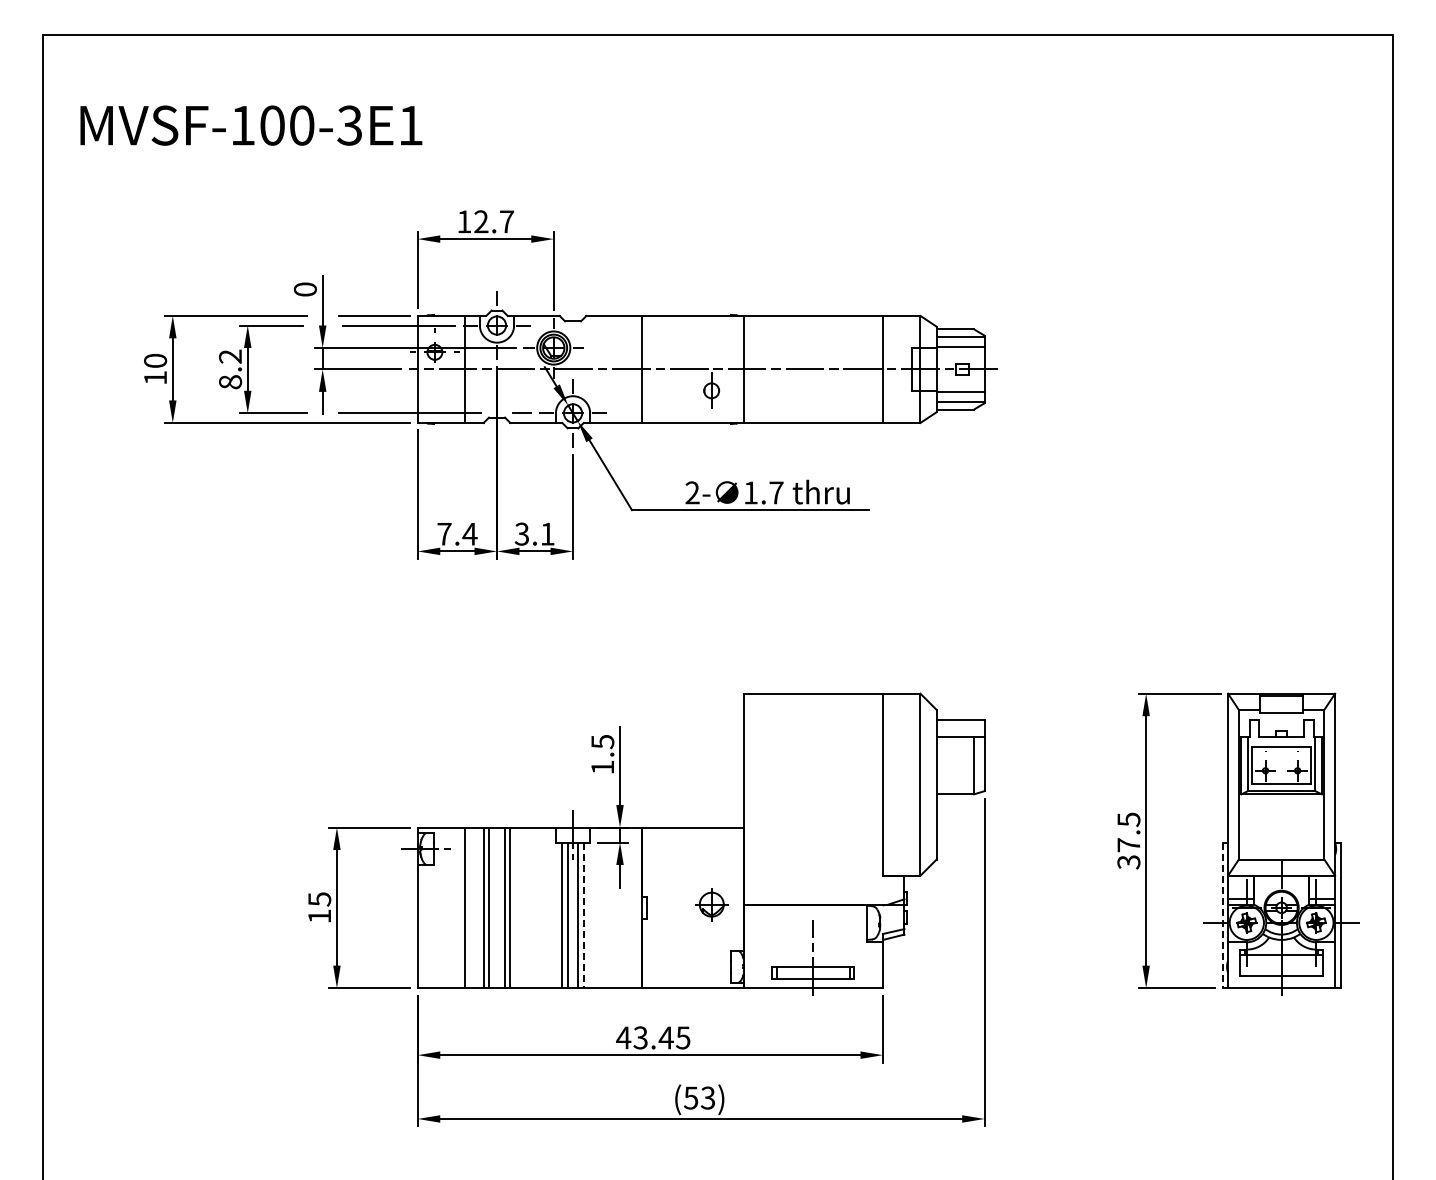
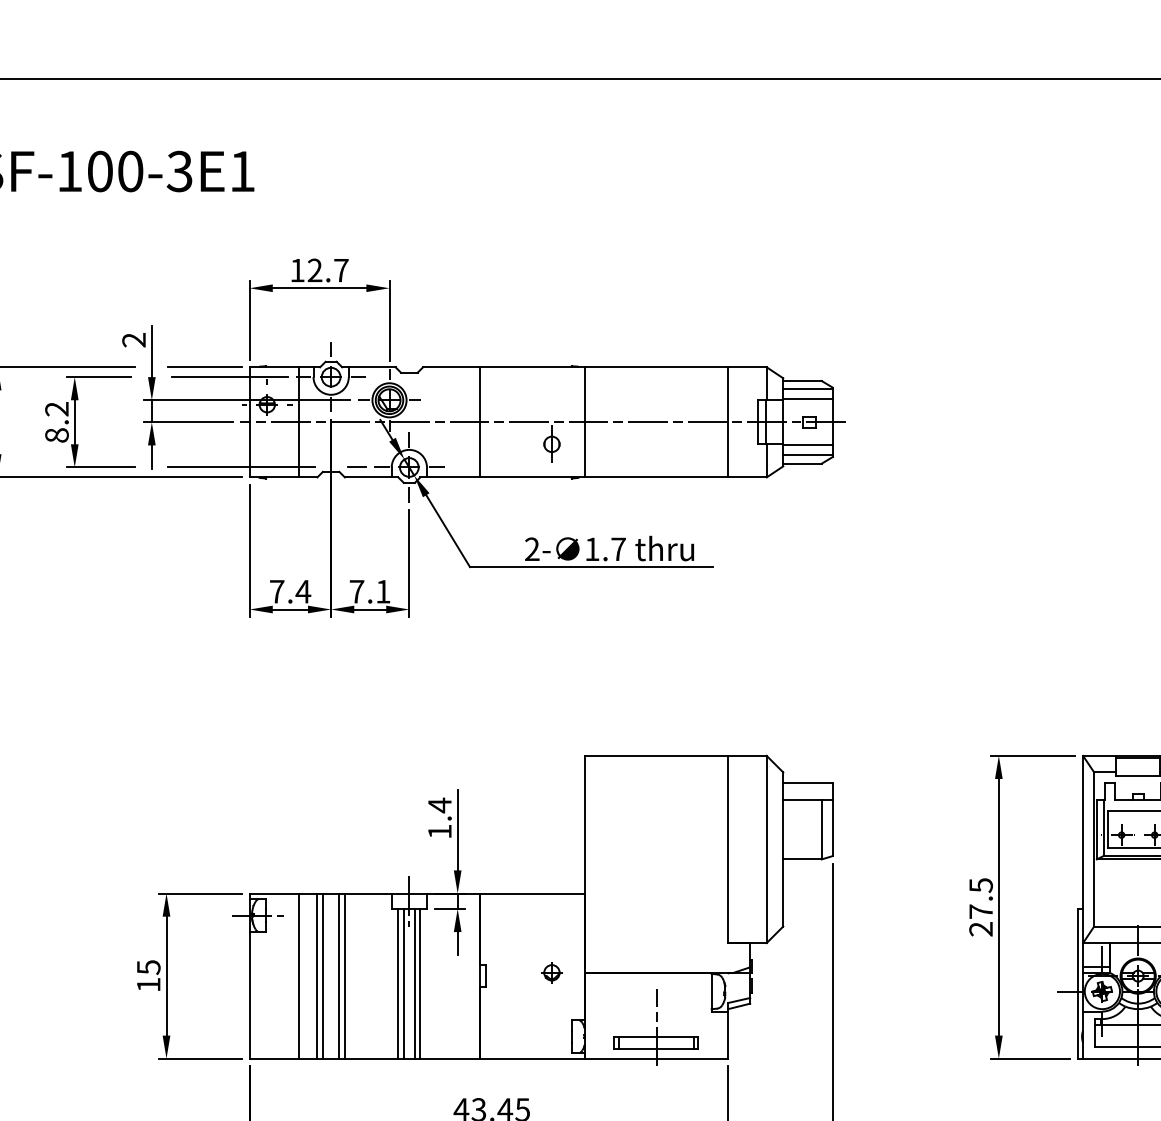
text: (305, 289) -> (134, 340), 0 -> 2
text: (521, 533) -> (356, 591), 3.1 -> 7.1
text: (602, 741) -> (439, 805), 1.5 -> 1.4
text: (1128, 862) -> (980, 929), 37.5 -> 27.5
part: (711, 904) -> (551, 972), size x0.62
line: (583, 915) -> (420, 984), dashed -> solid
line: (1222, 915) -> (1077, 984), dashed -> solid

